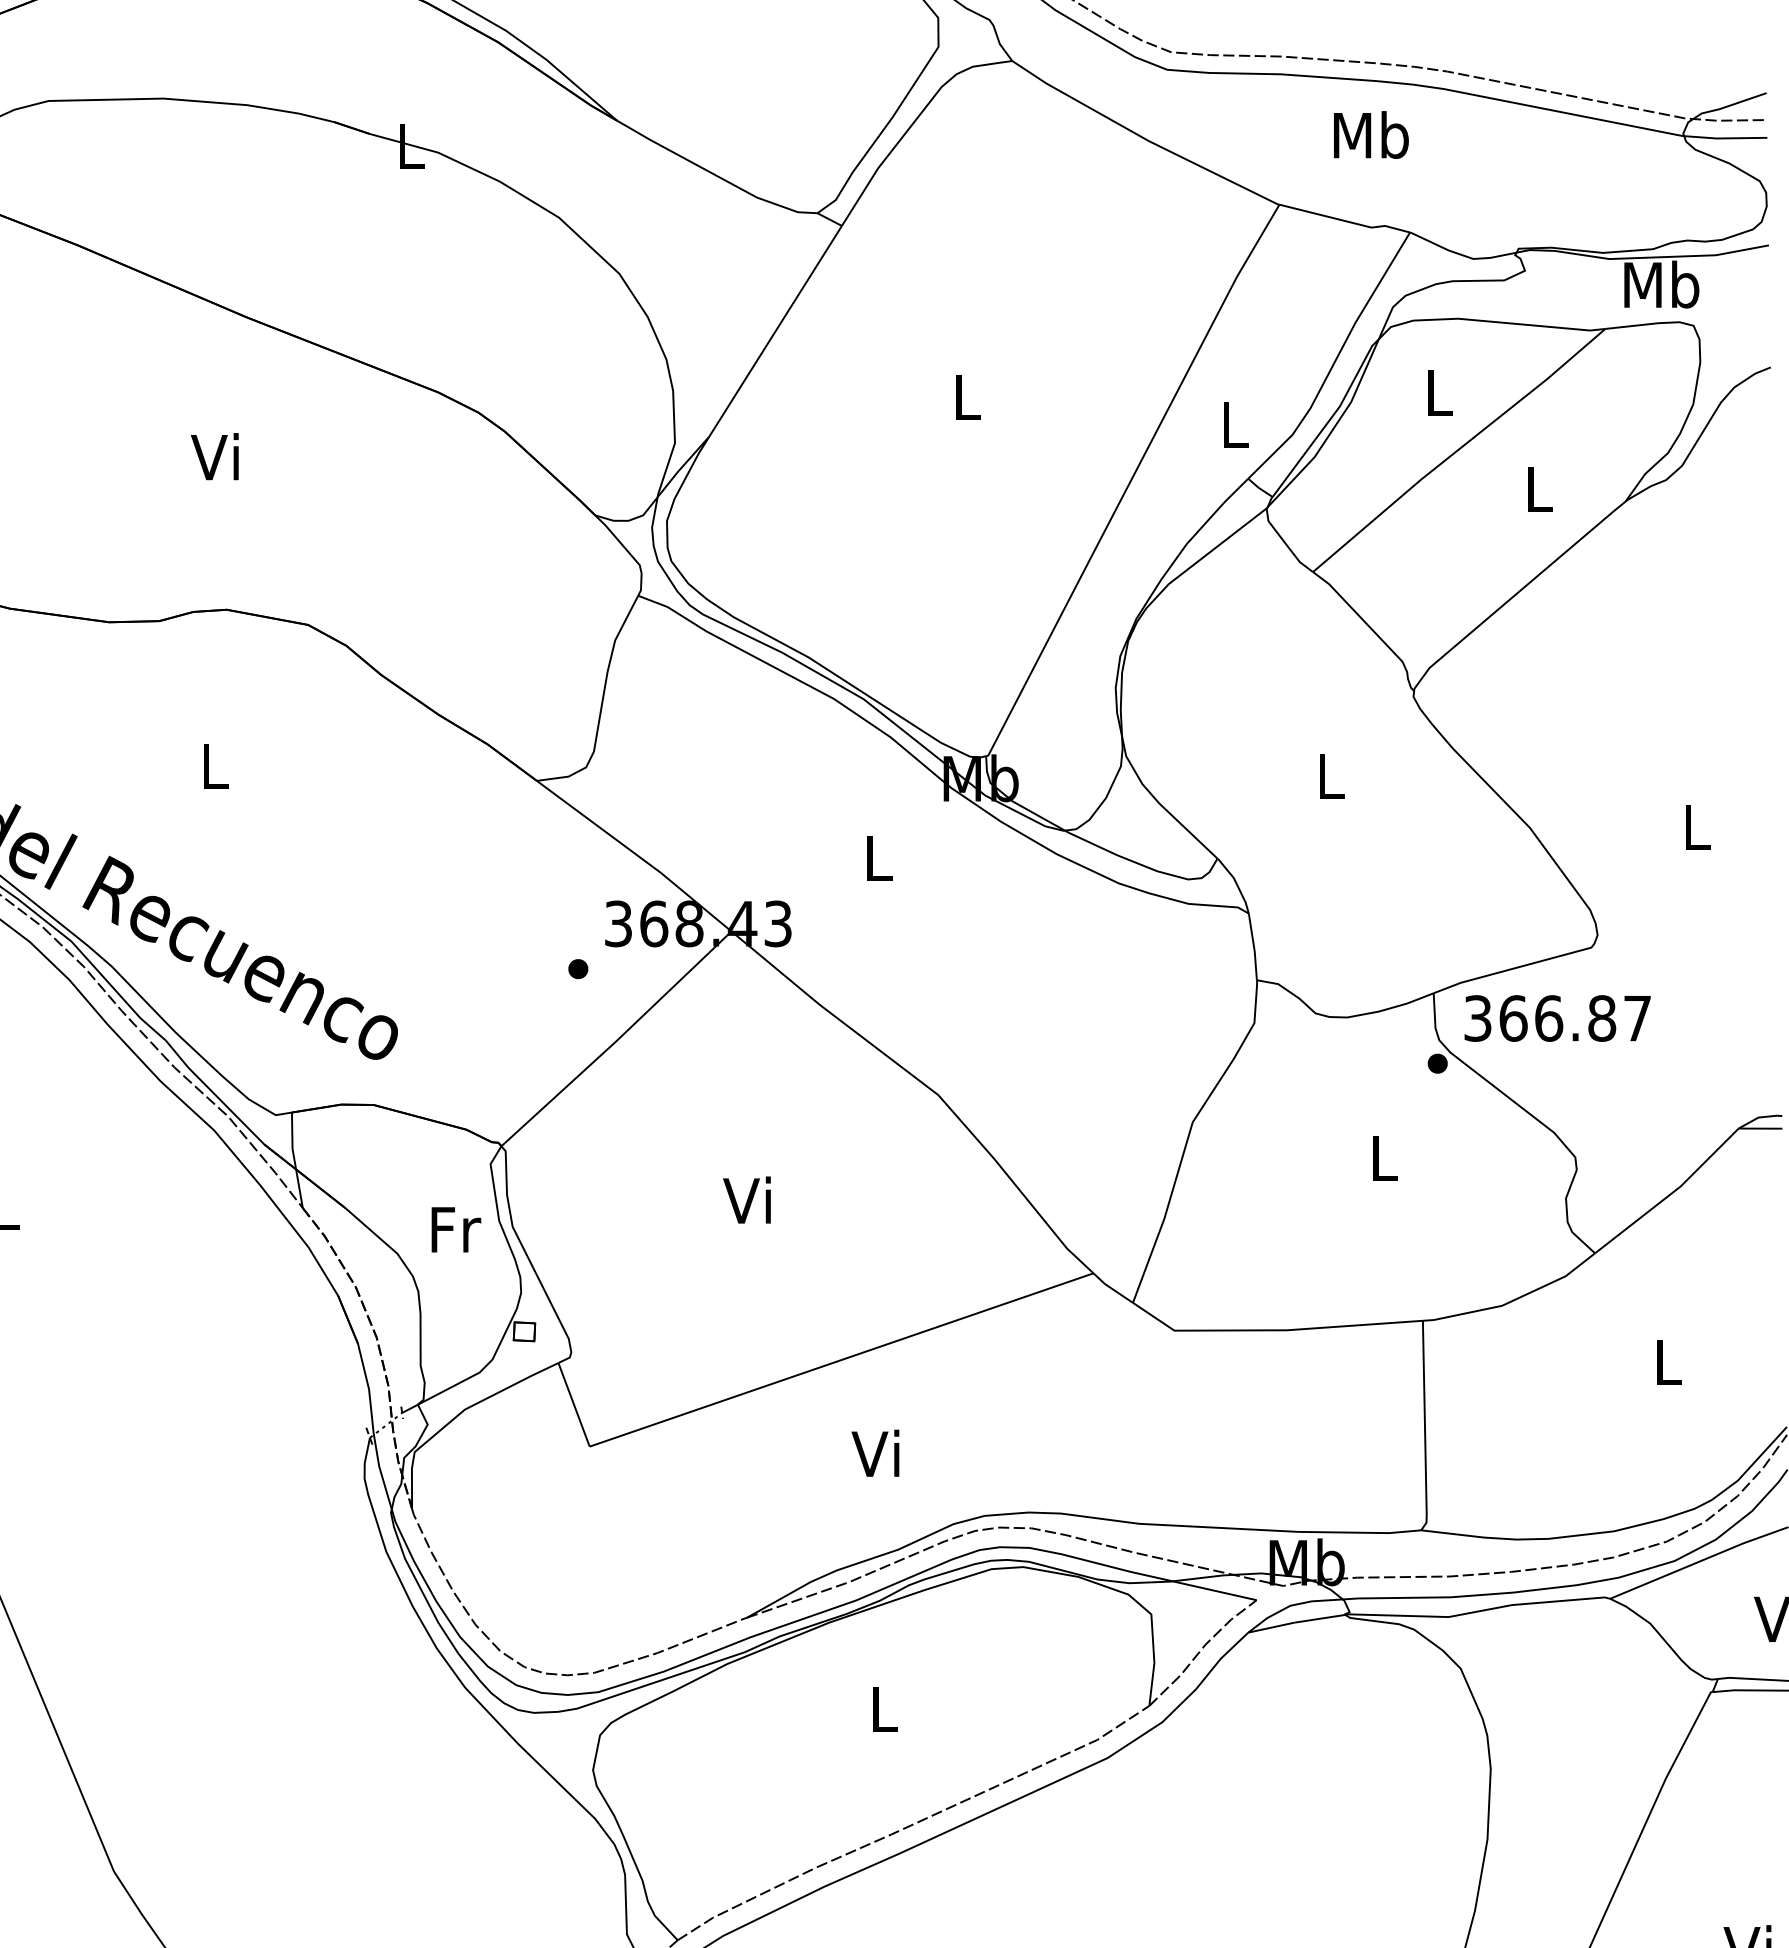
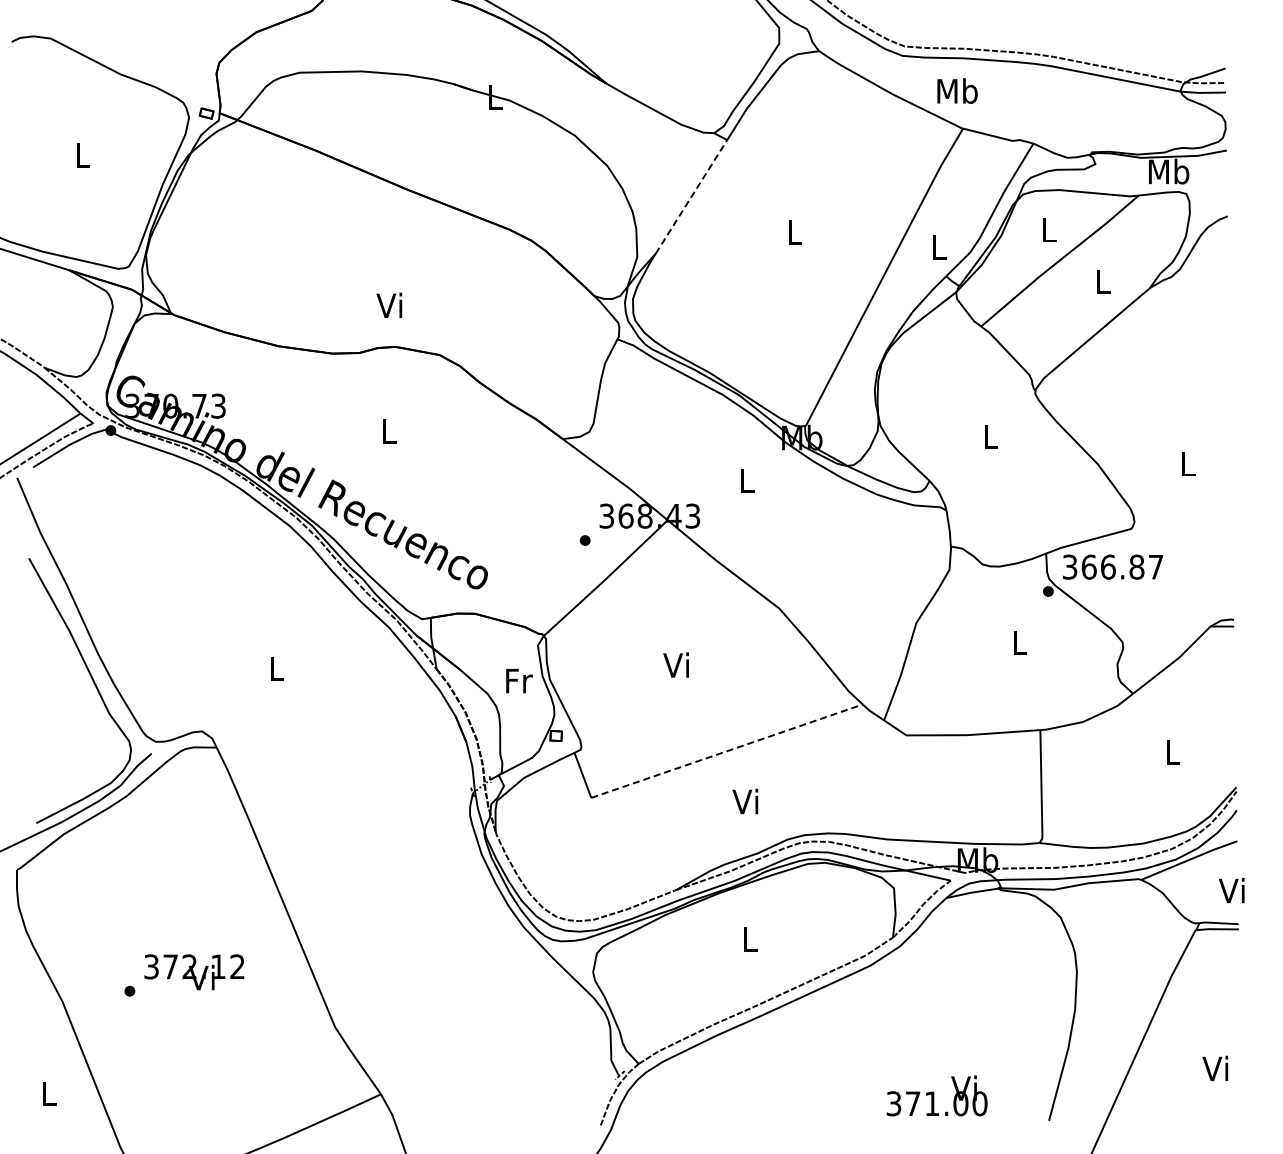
text: (1371, 133) -> (957, 90), moved
line: (775, 330) -> (691, 196), solid -> dashed
text: (215, 455) -> (389, 304), moved
line: (842, 1360) -> (727, 751), solid -> dashed

